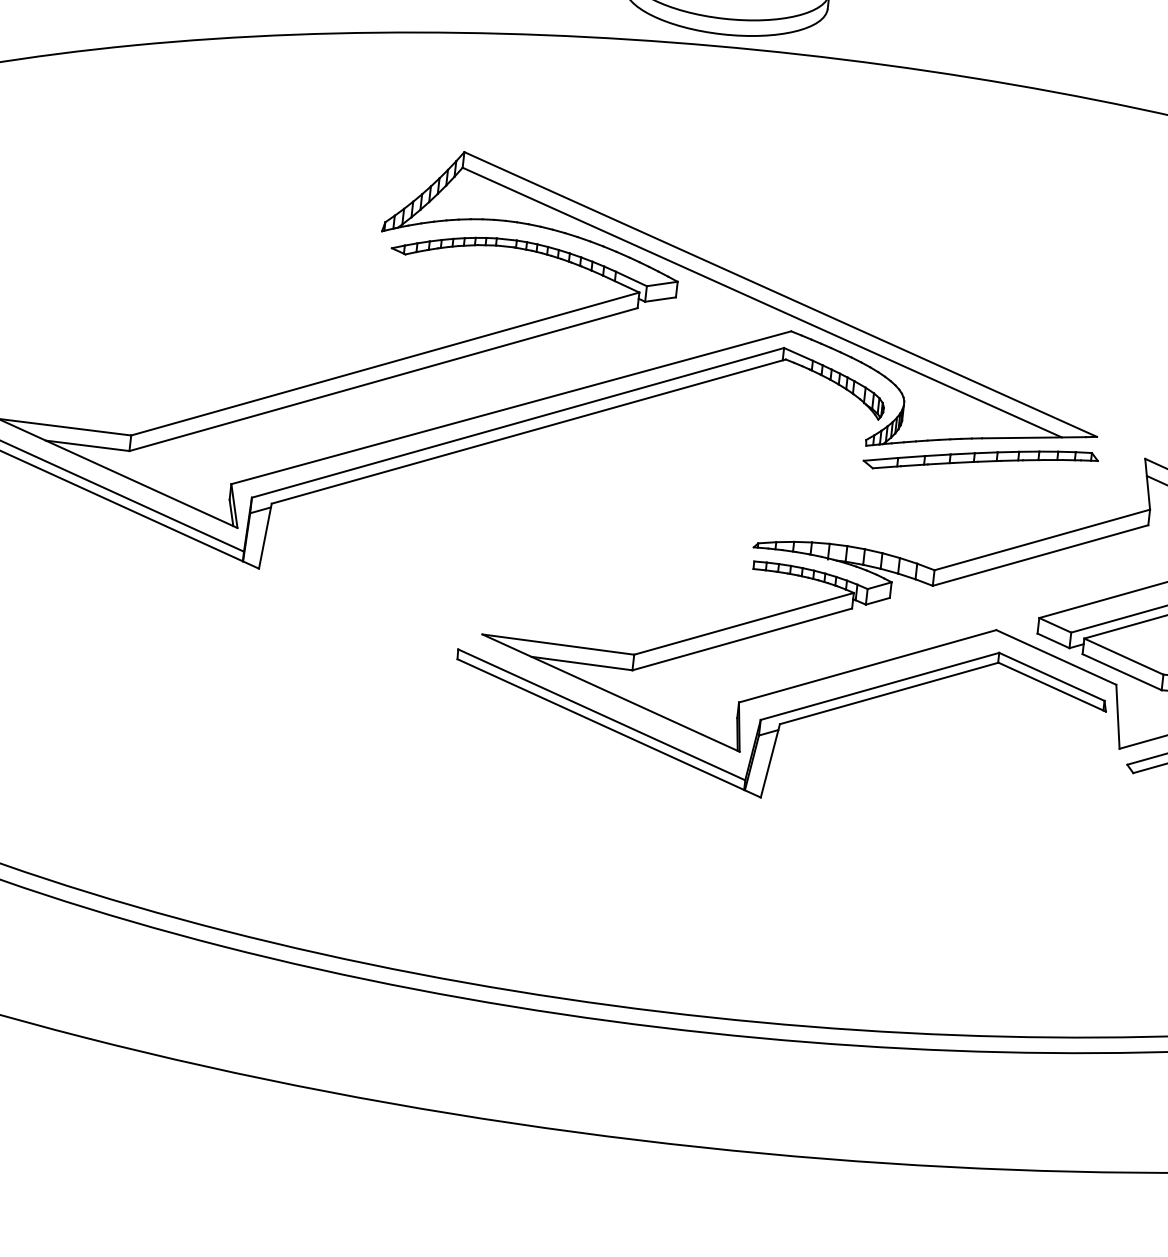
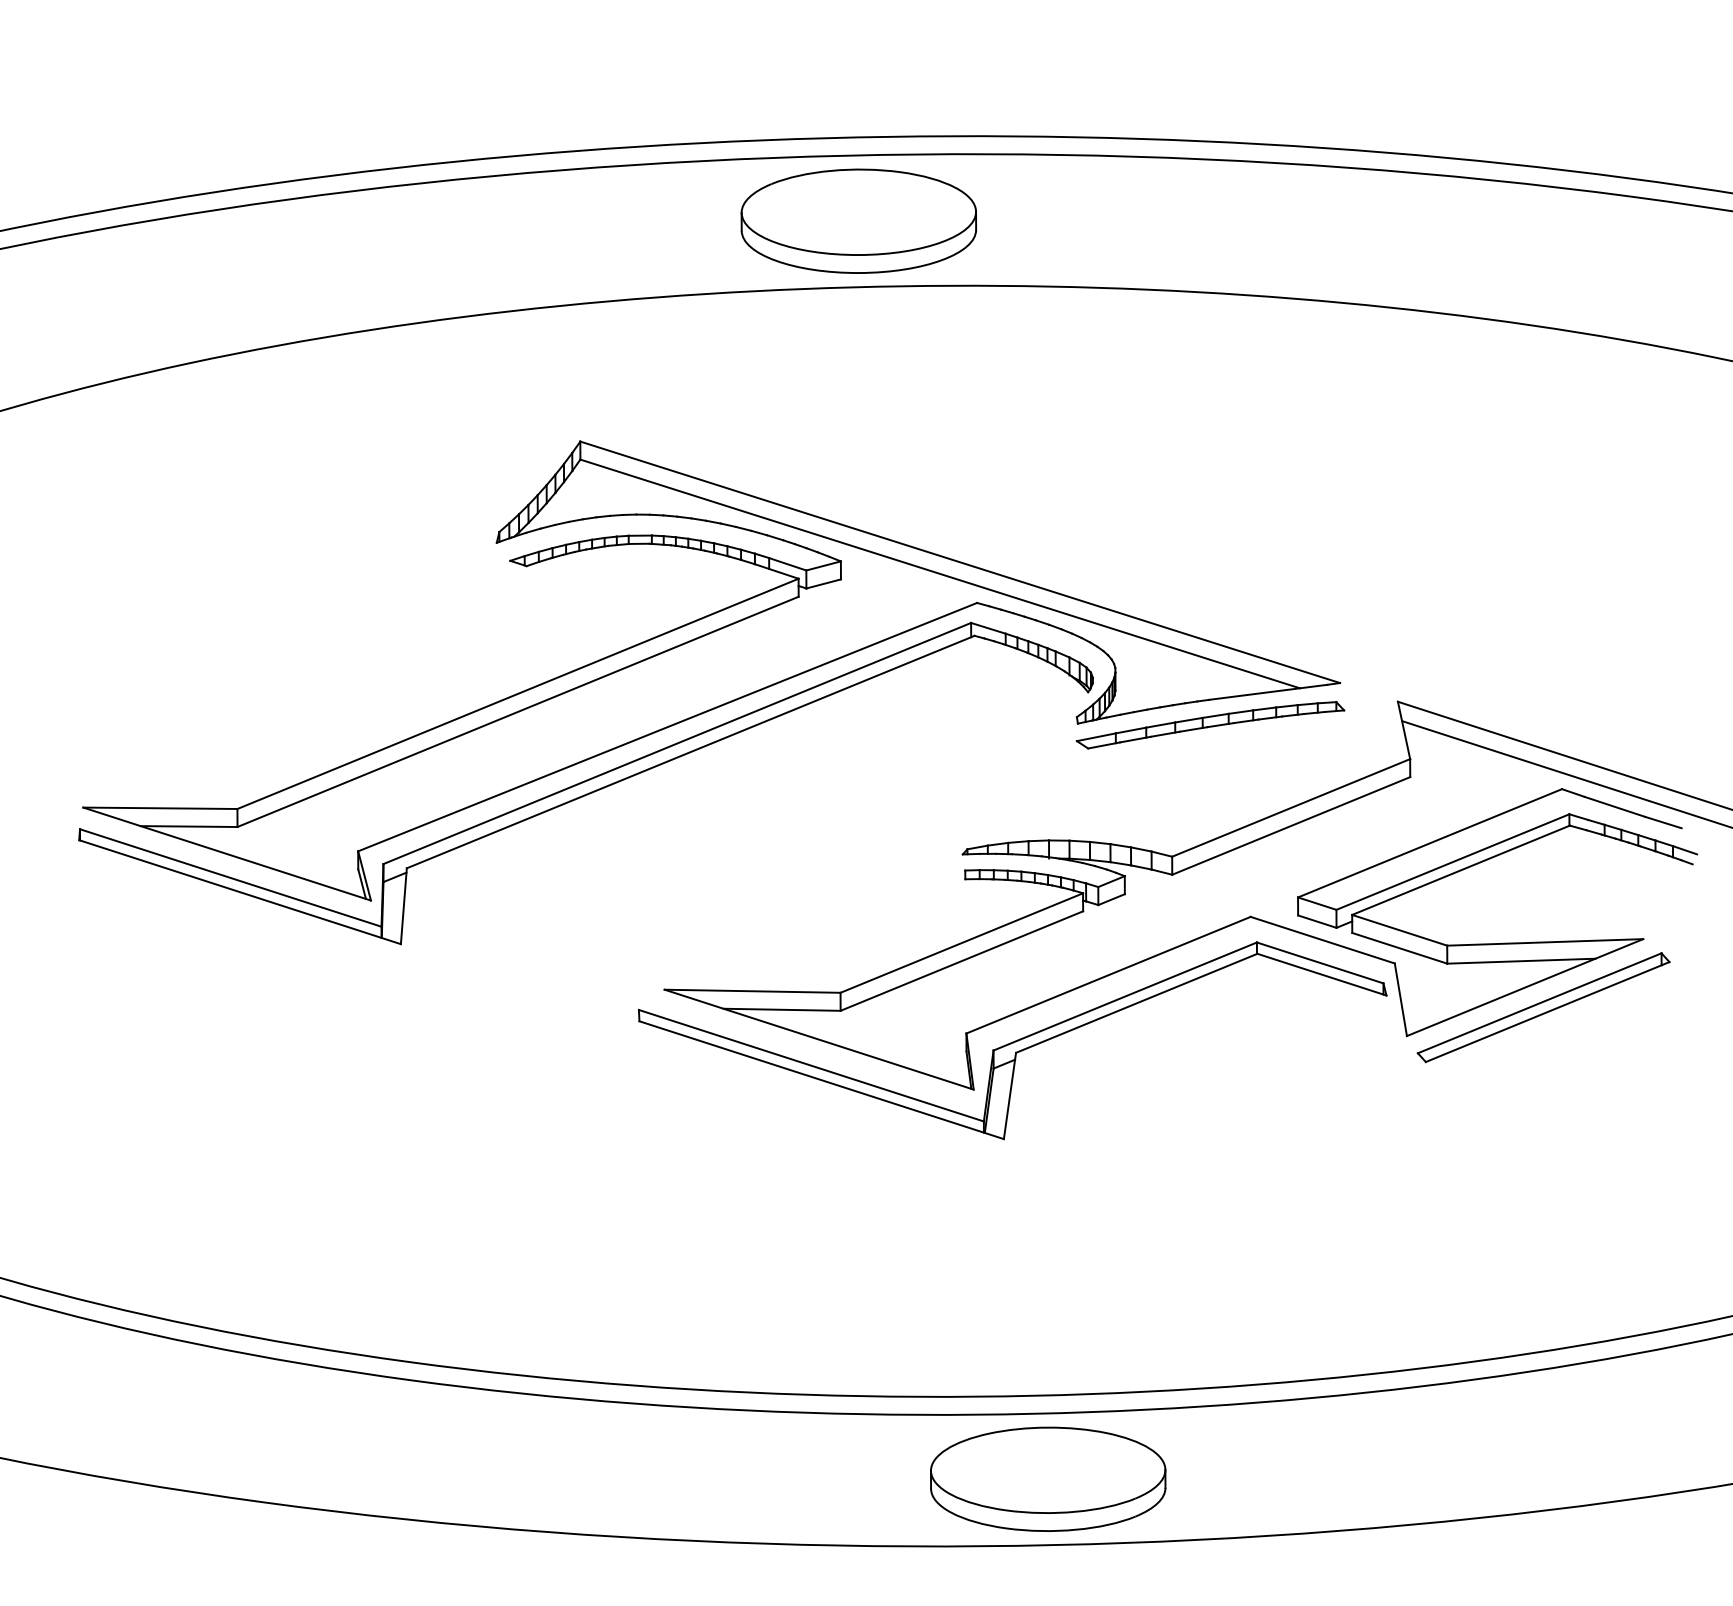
part: (765, 1095) -> (1048, 1478), added

